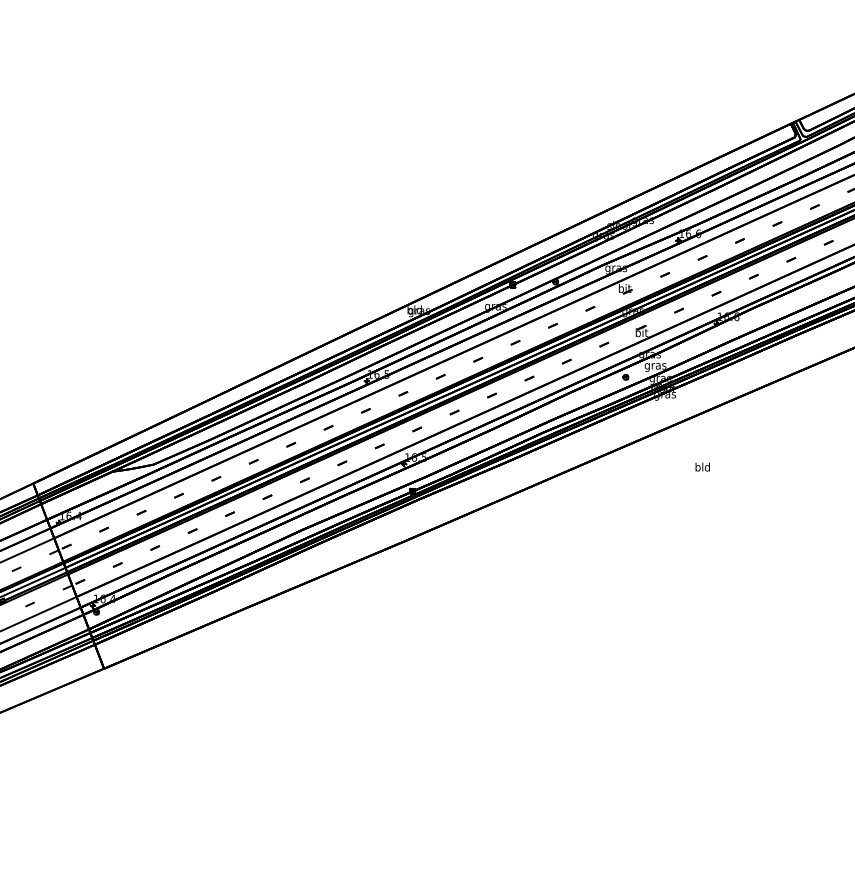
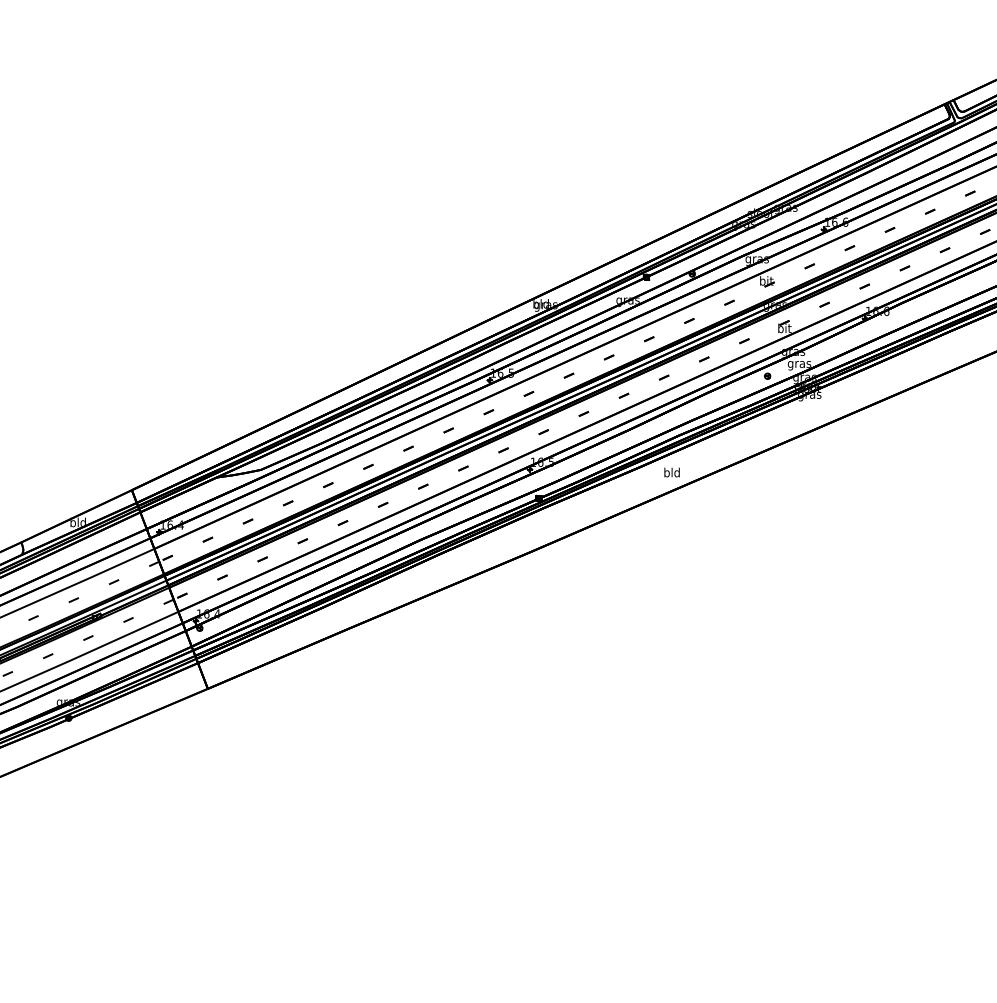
text: (702, 467) -> (671, 472), moved

